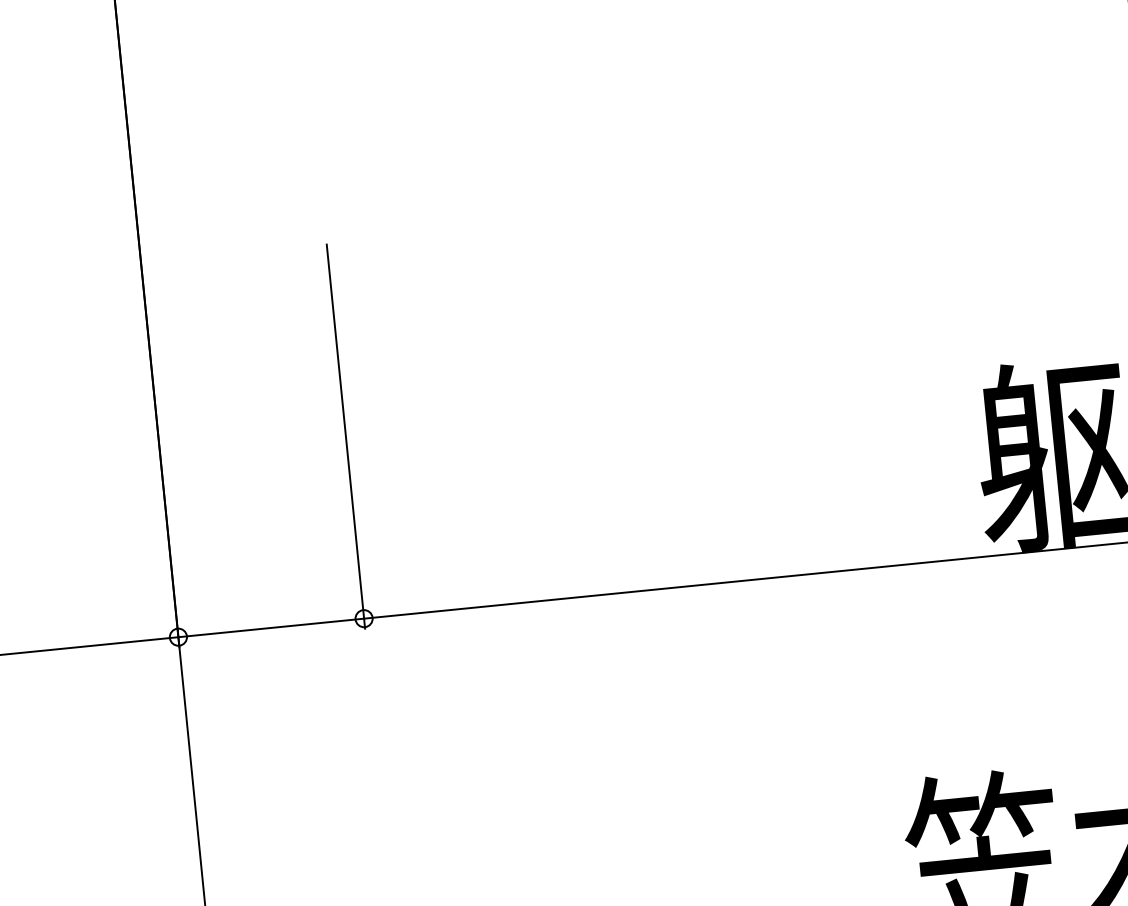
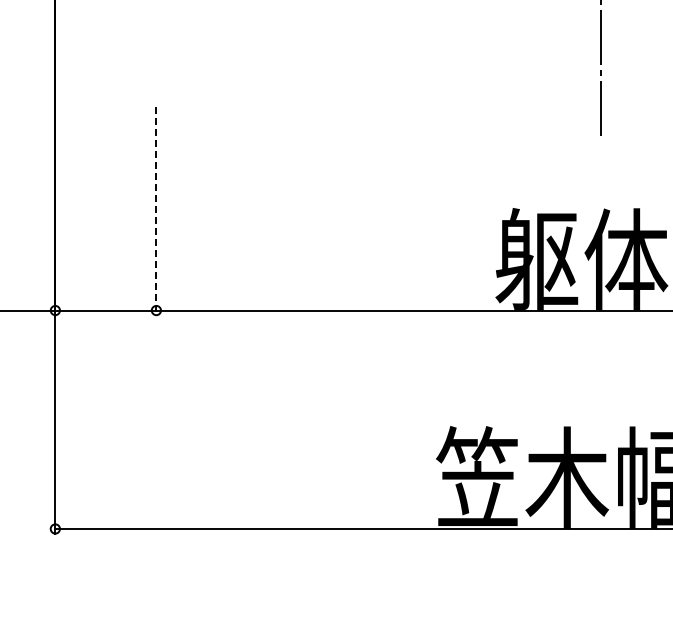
line: (346, 438) -> (156, 212), solid -> dashed

